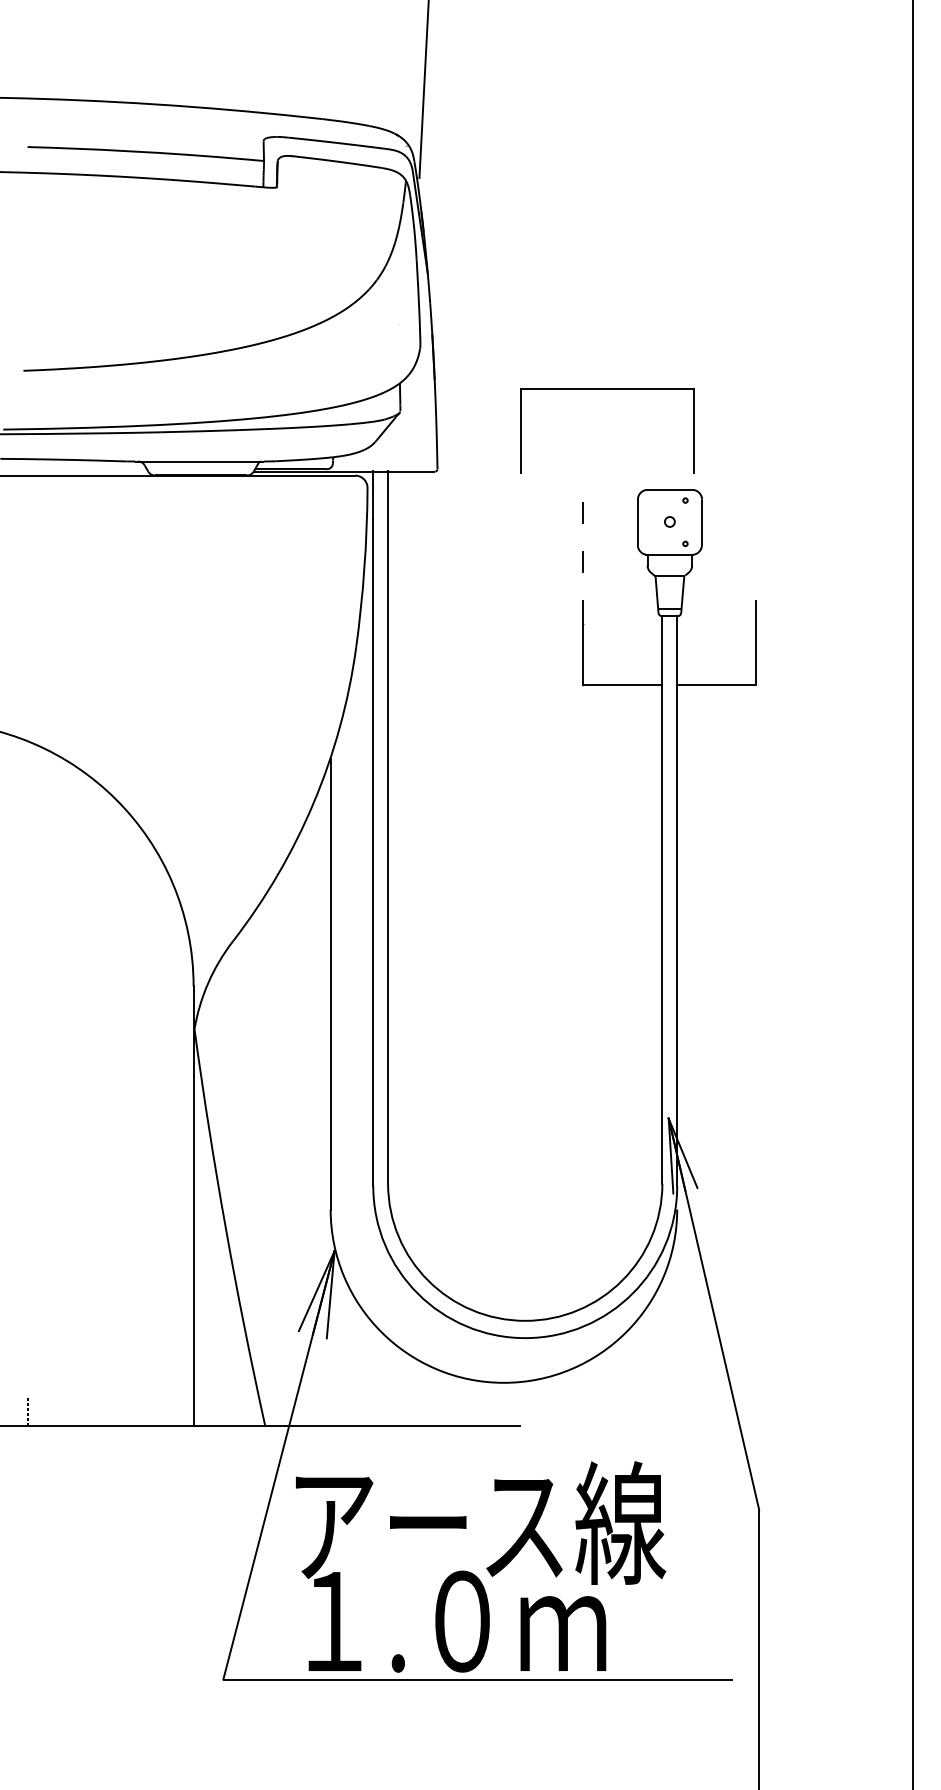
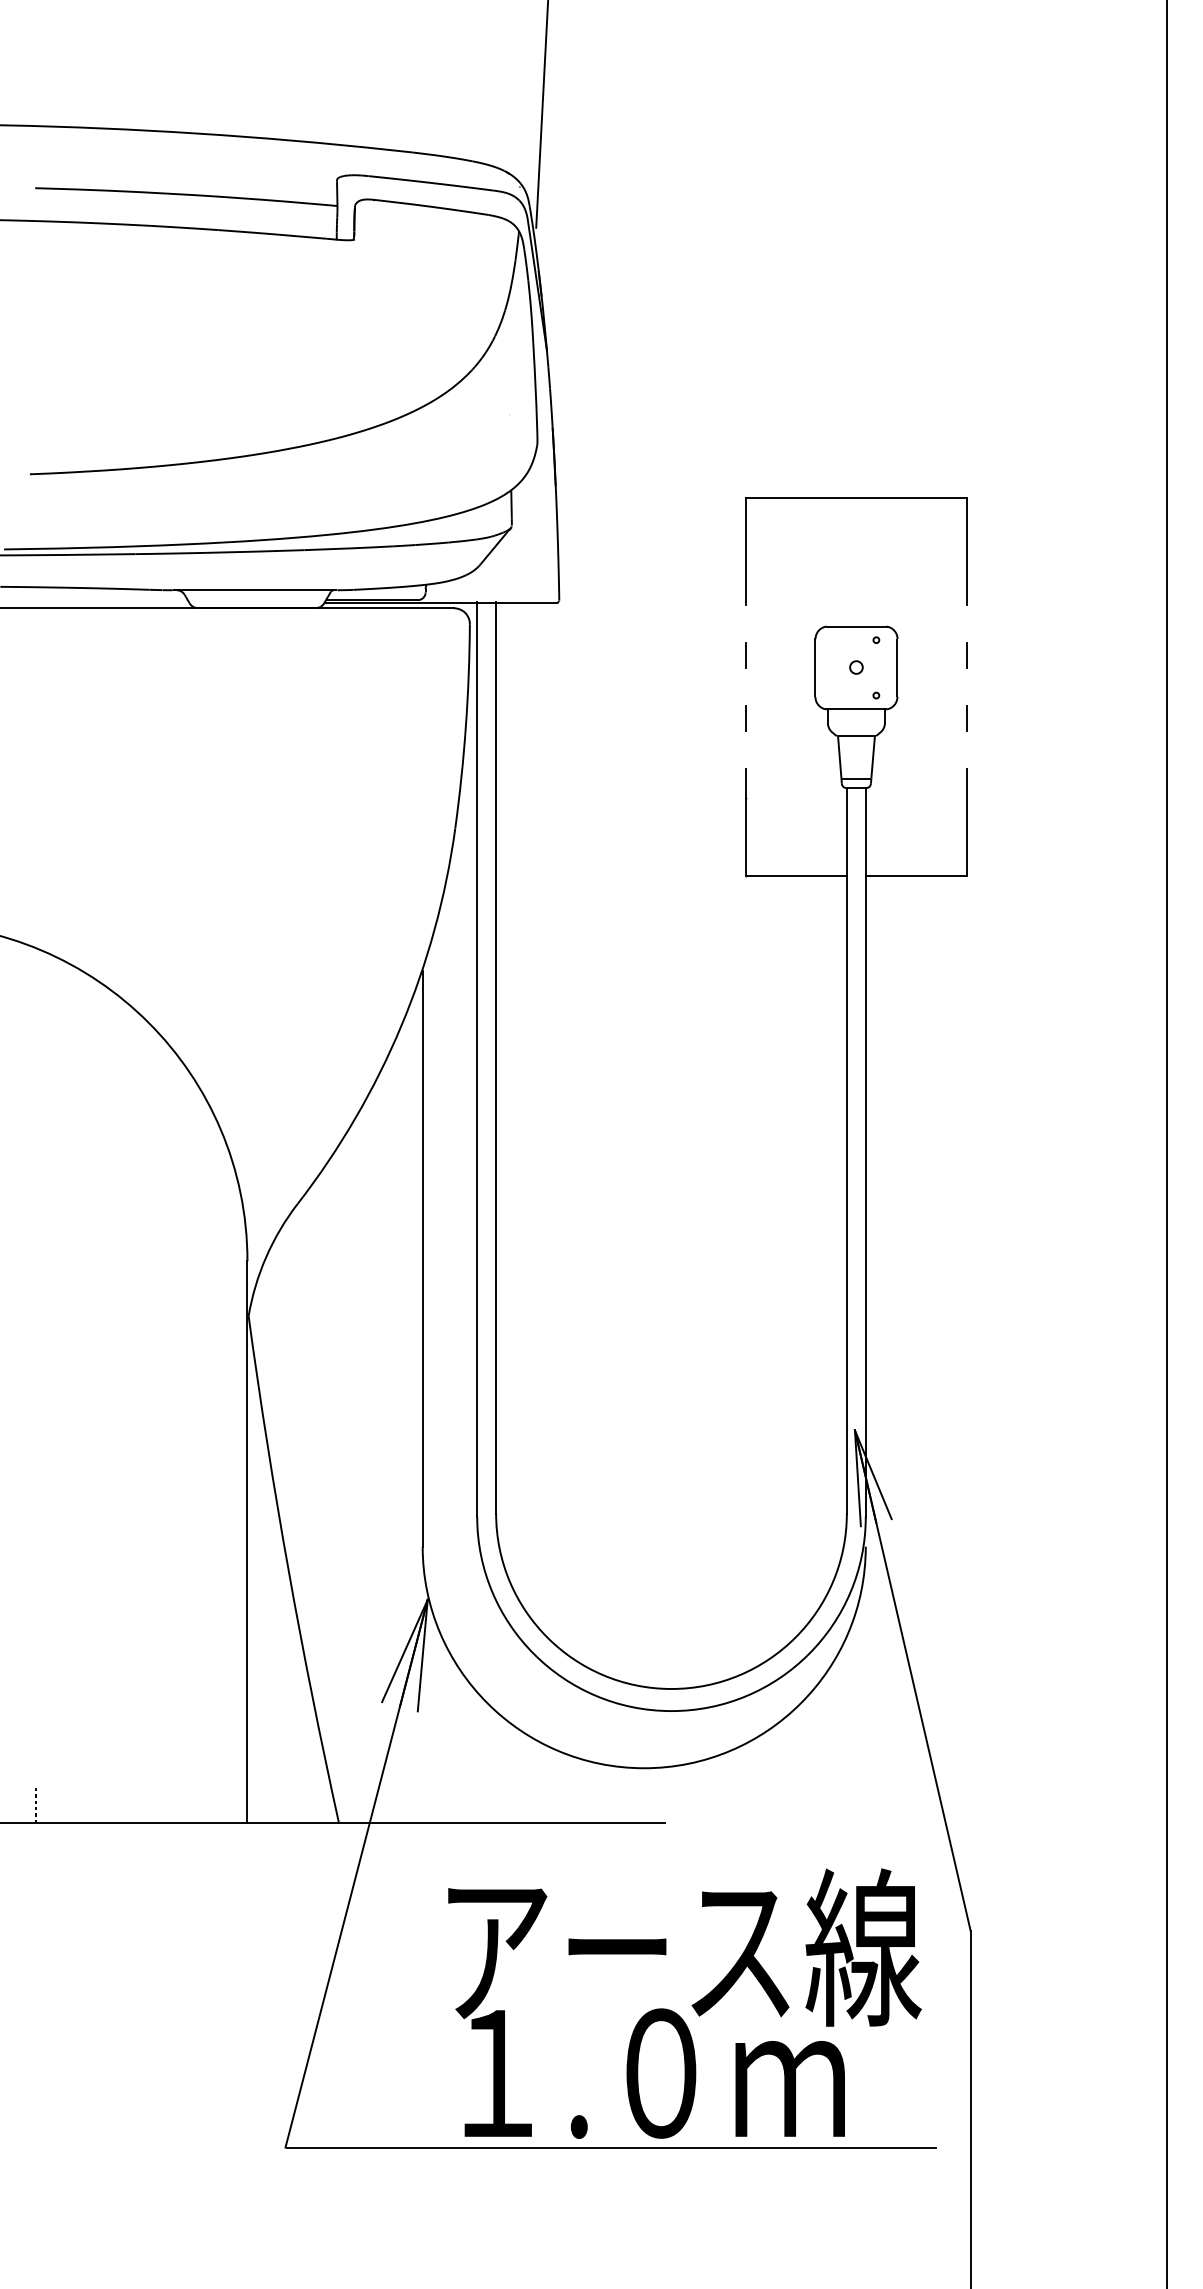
part: (607, 389) -> (856, 498), moved
line: (755, 512) -> (966, 655), added
line: (755, 561) -> (966, 718), added
text: (480, 1566) -> (684, 2003), moved

